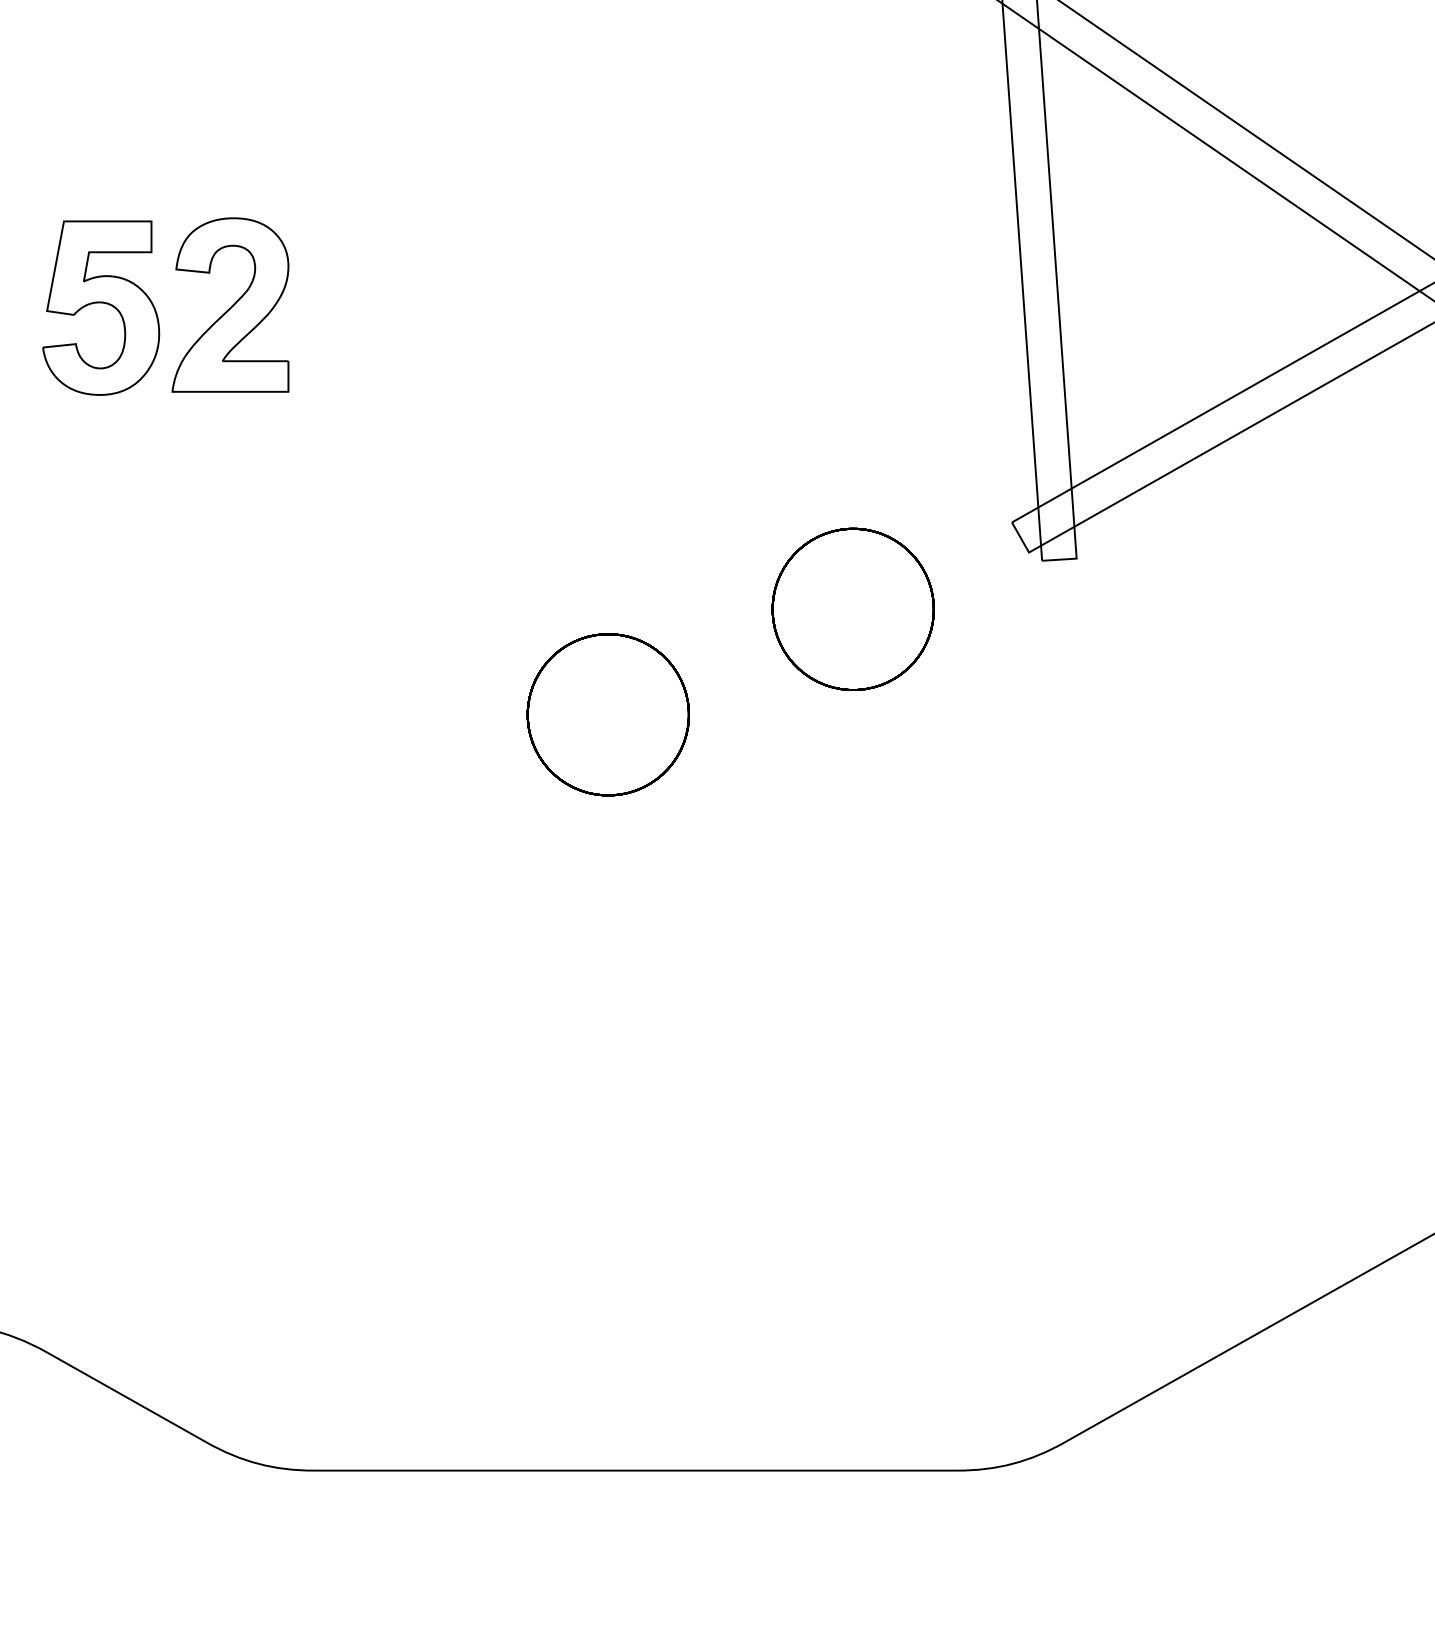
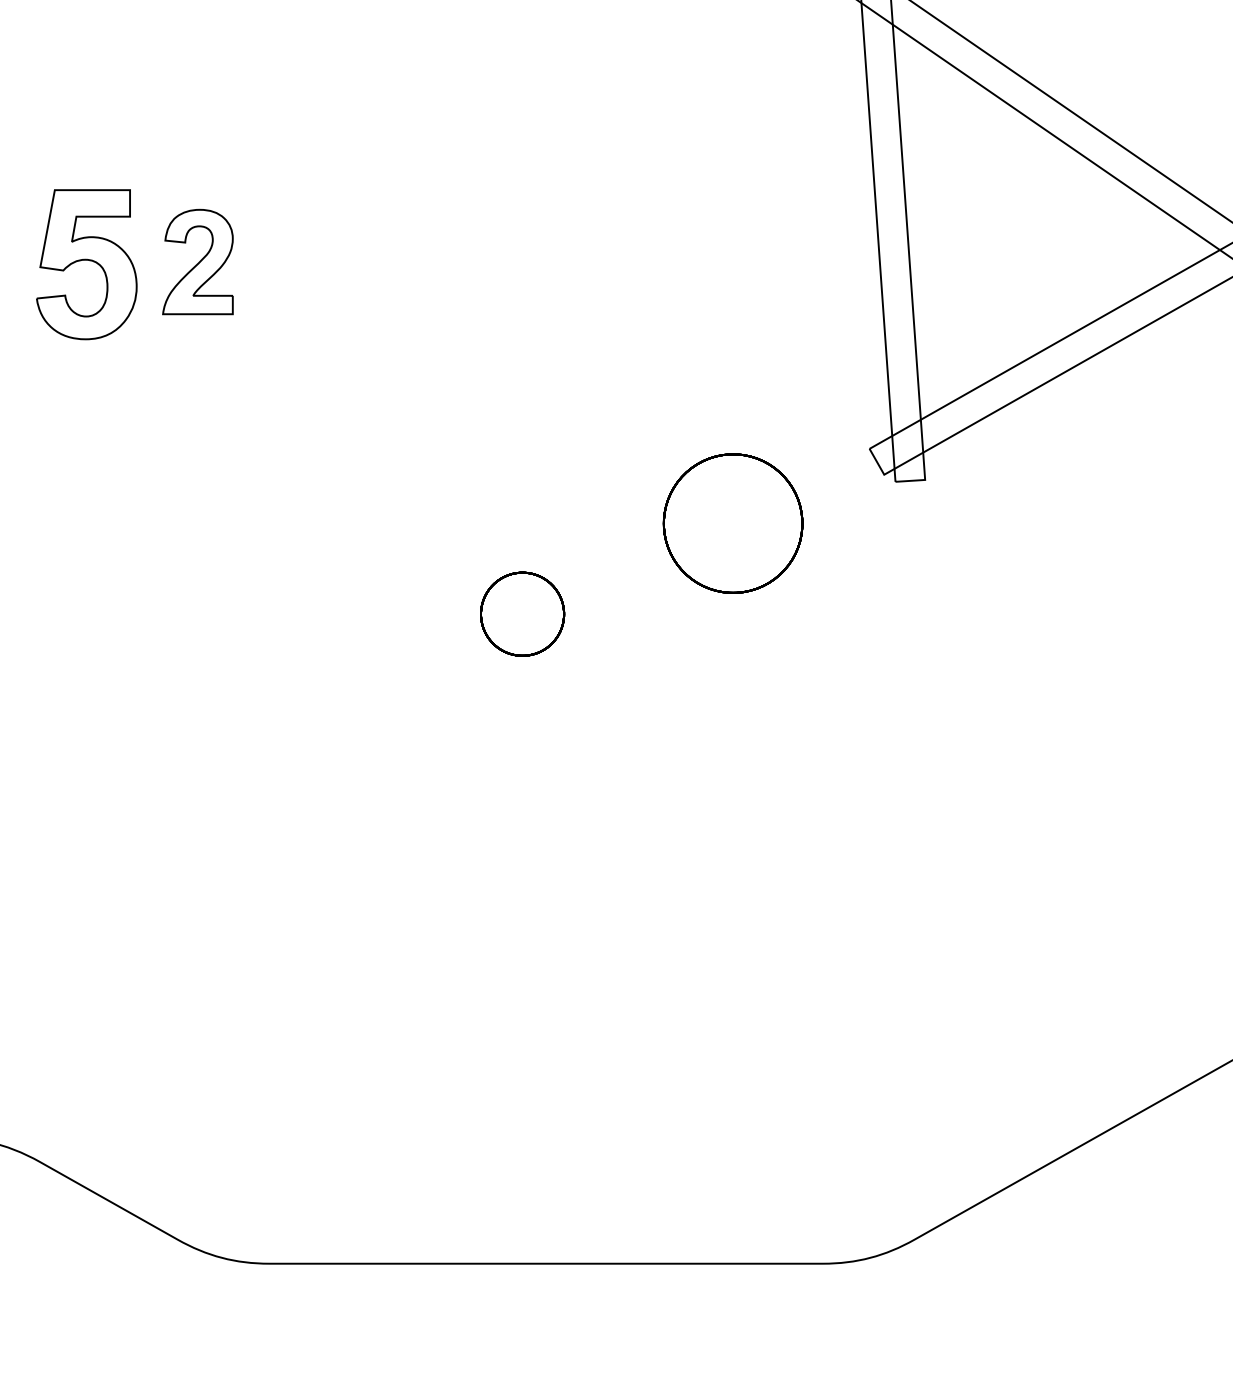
part: (230, 304) -> (197, 261), size x0.7
part: (607, 714) -> (521, 613), size x0.6

